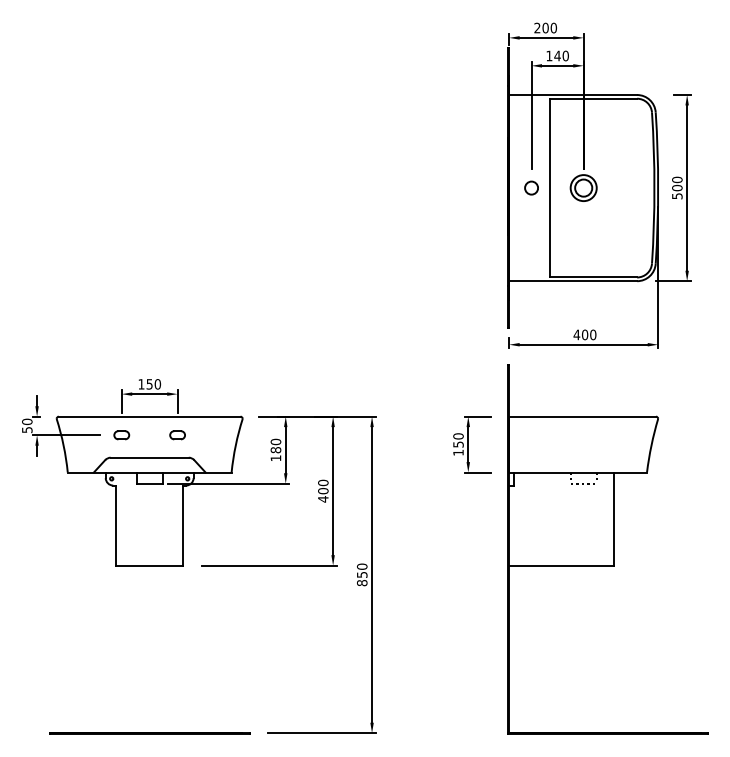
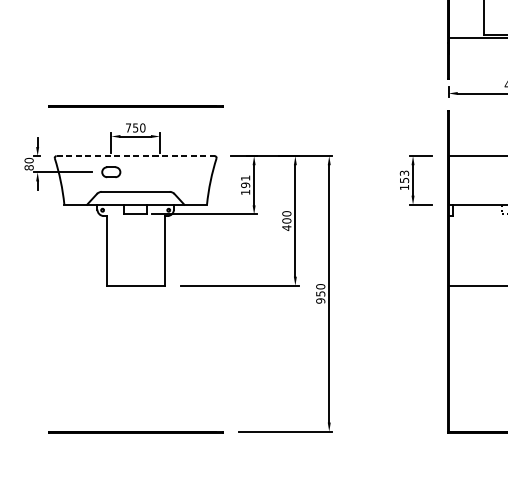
line: (149, 359) -> (135, 106), added
text: (141, 384) -> (128, 128), 150 -> 750
line: (149, 416) -> (135, 155), solid -> dashed
text: (27, 429) -> (29, 167), 50 -> 80
part: (121, 435) -> (111, 172), size x1.4
part: (177, 435) -> (159, 172), removed
text: (458, 436) -> (404, 173), 150 -> 153
text: (275, 445) -> (245, 181), 180 -> 191
text: (362, 583) -> (320, 301), 850 -> 950

